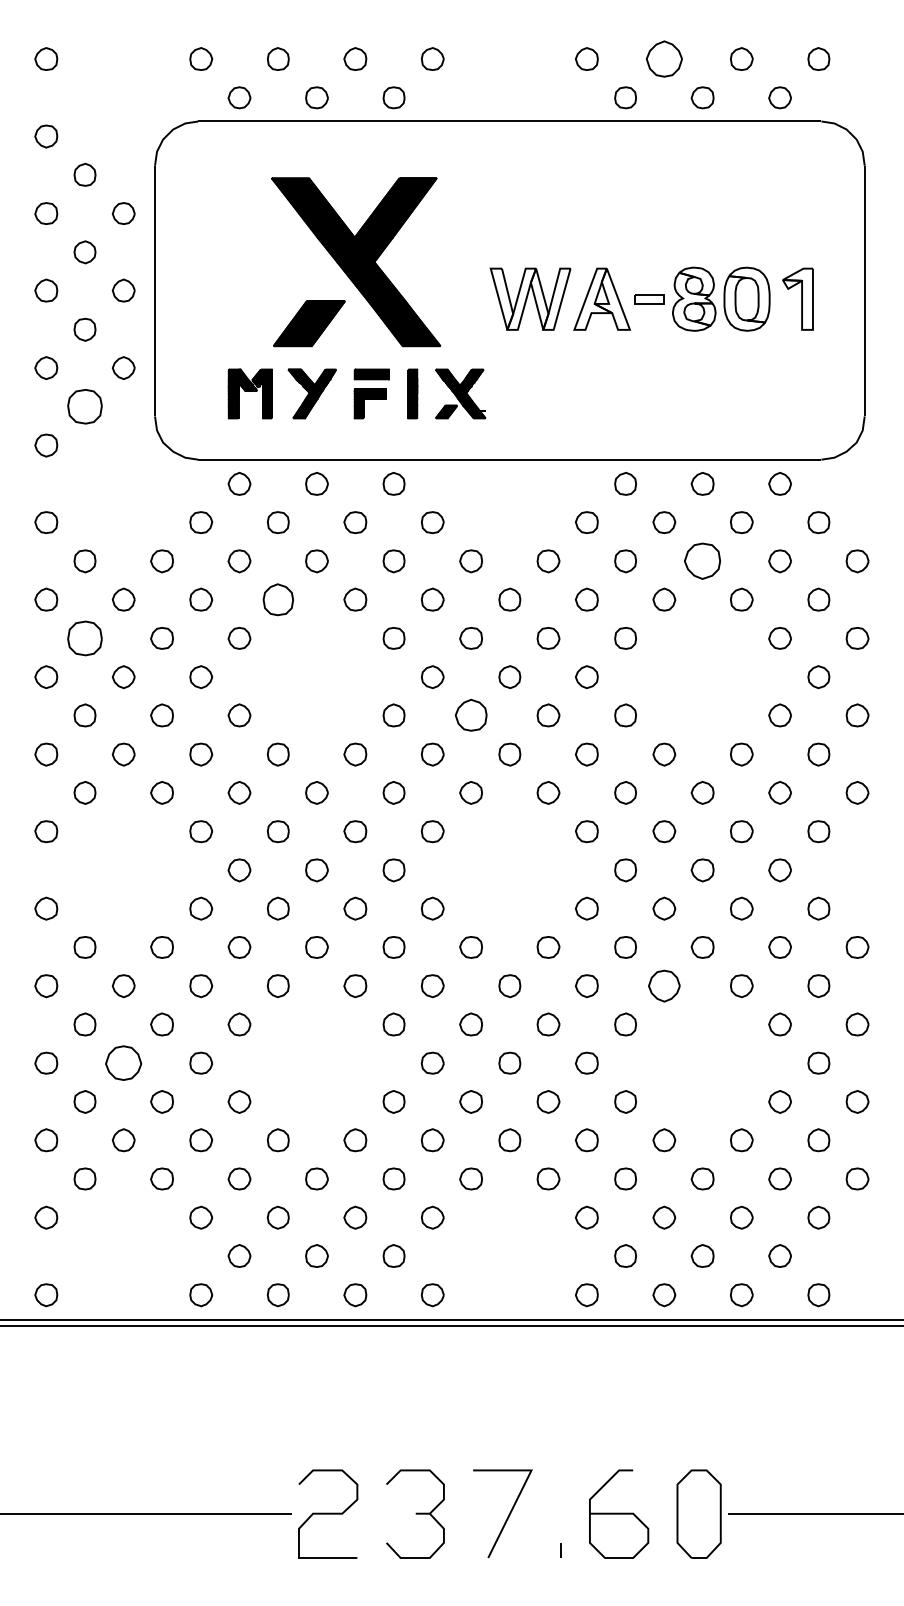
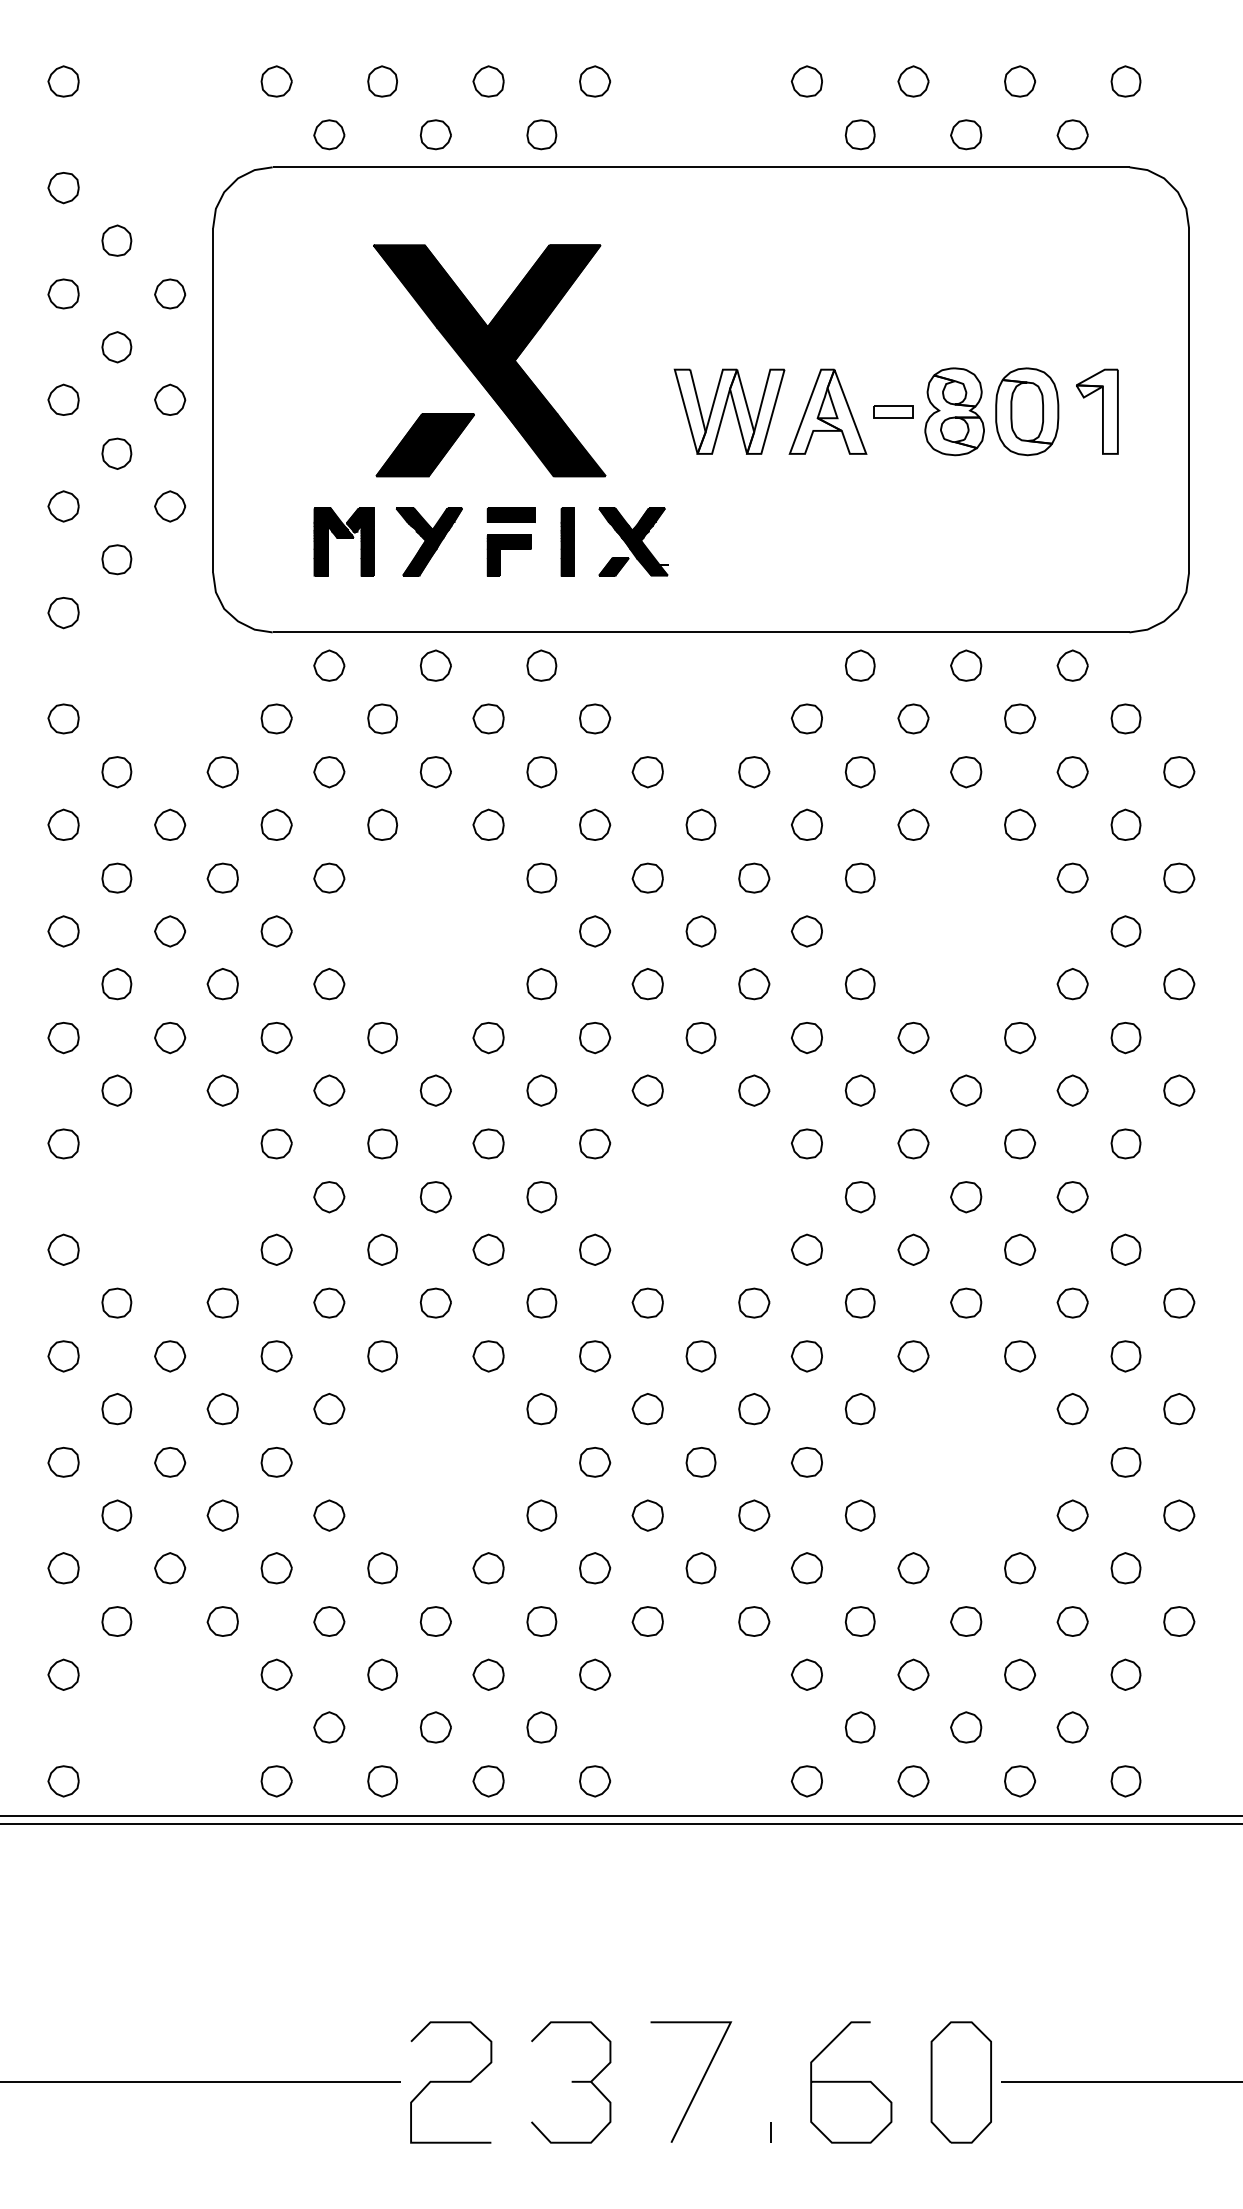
part: (664, 59) -> (913, 81), size x0.62
part: (84, 406) -> (116, 559), size x0.62
part: (702, 561) -> (966, 772), size x0.62
part: (278, 599) -> (382, 824), size x0.71
part: (84, 637) -> (116, 877), size x0.62
part: (470, 715) -> (647, 984), size x0.71
part: (664, 986) -> (913, 1356), size x0.71
part: (124, 1063) -> (170, 1462), size x0.62

